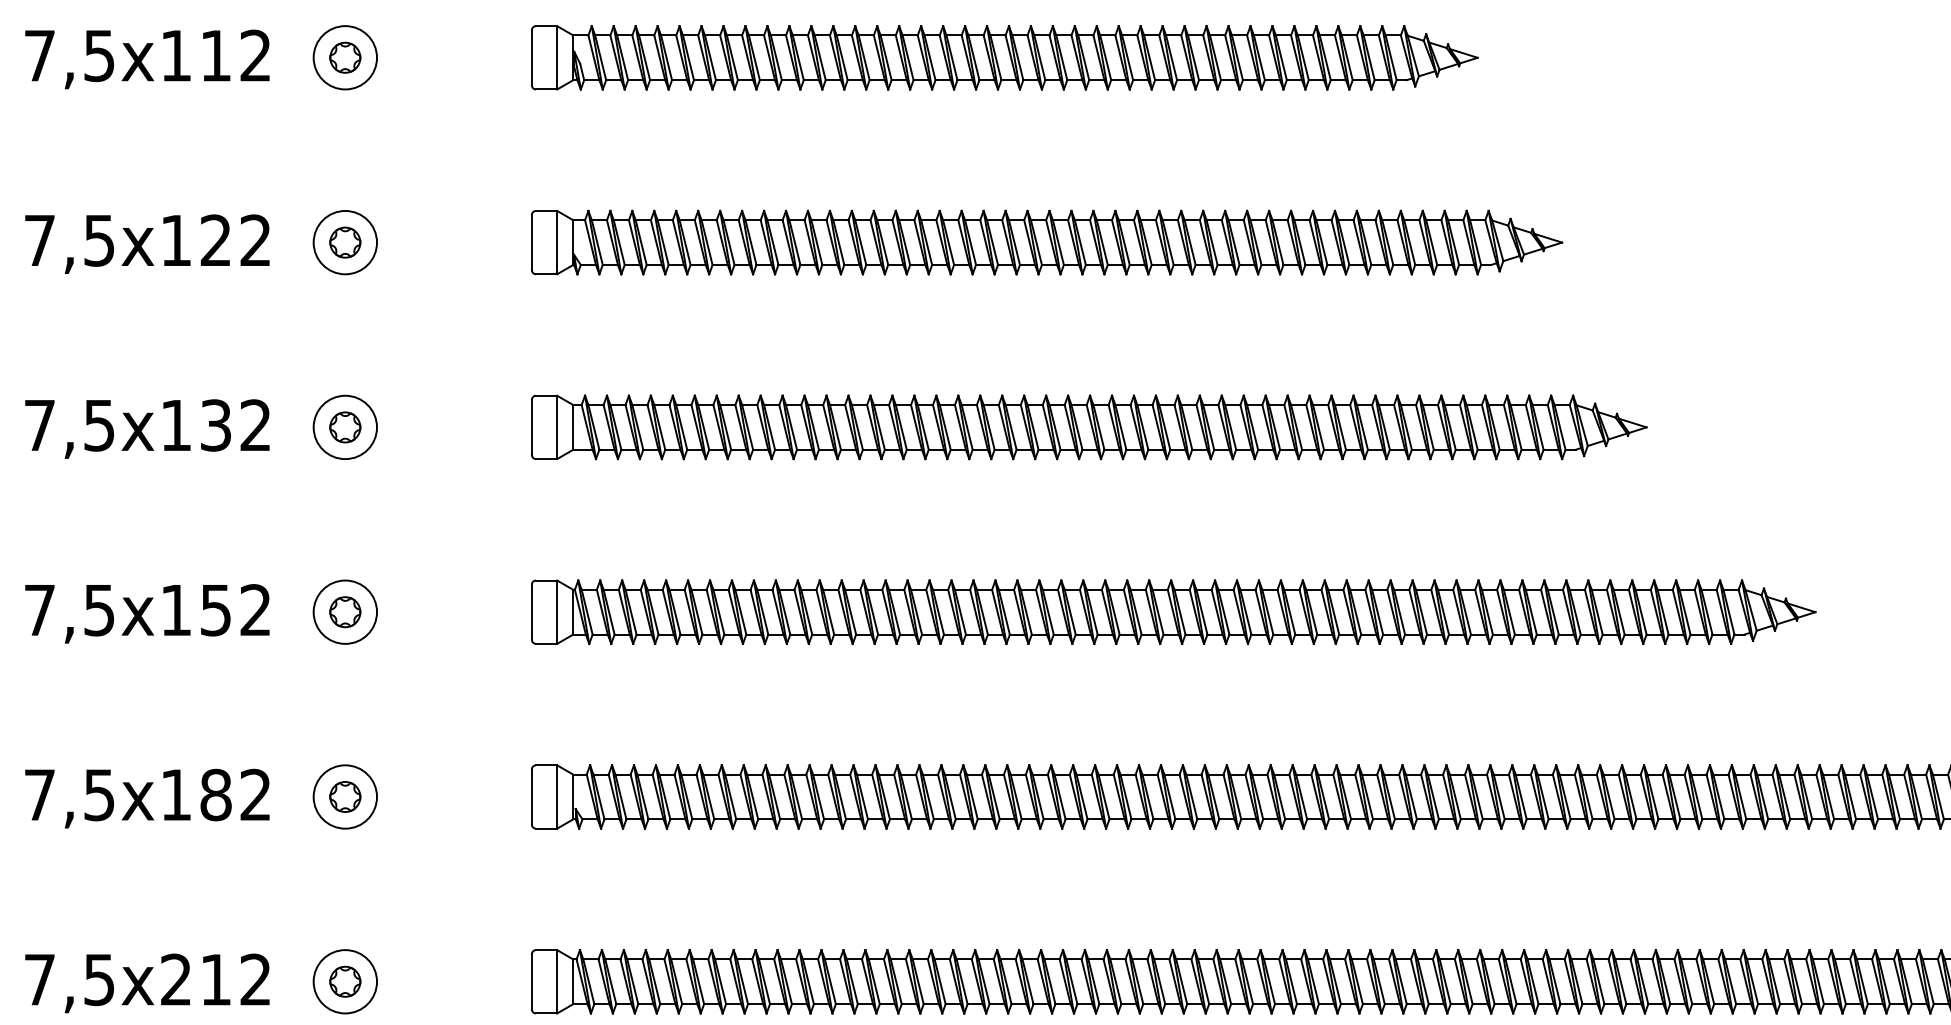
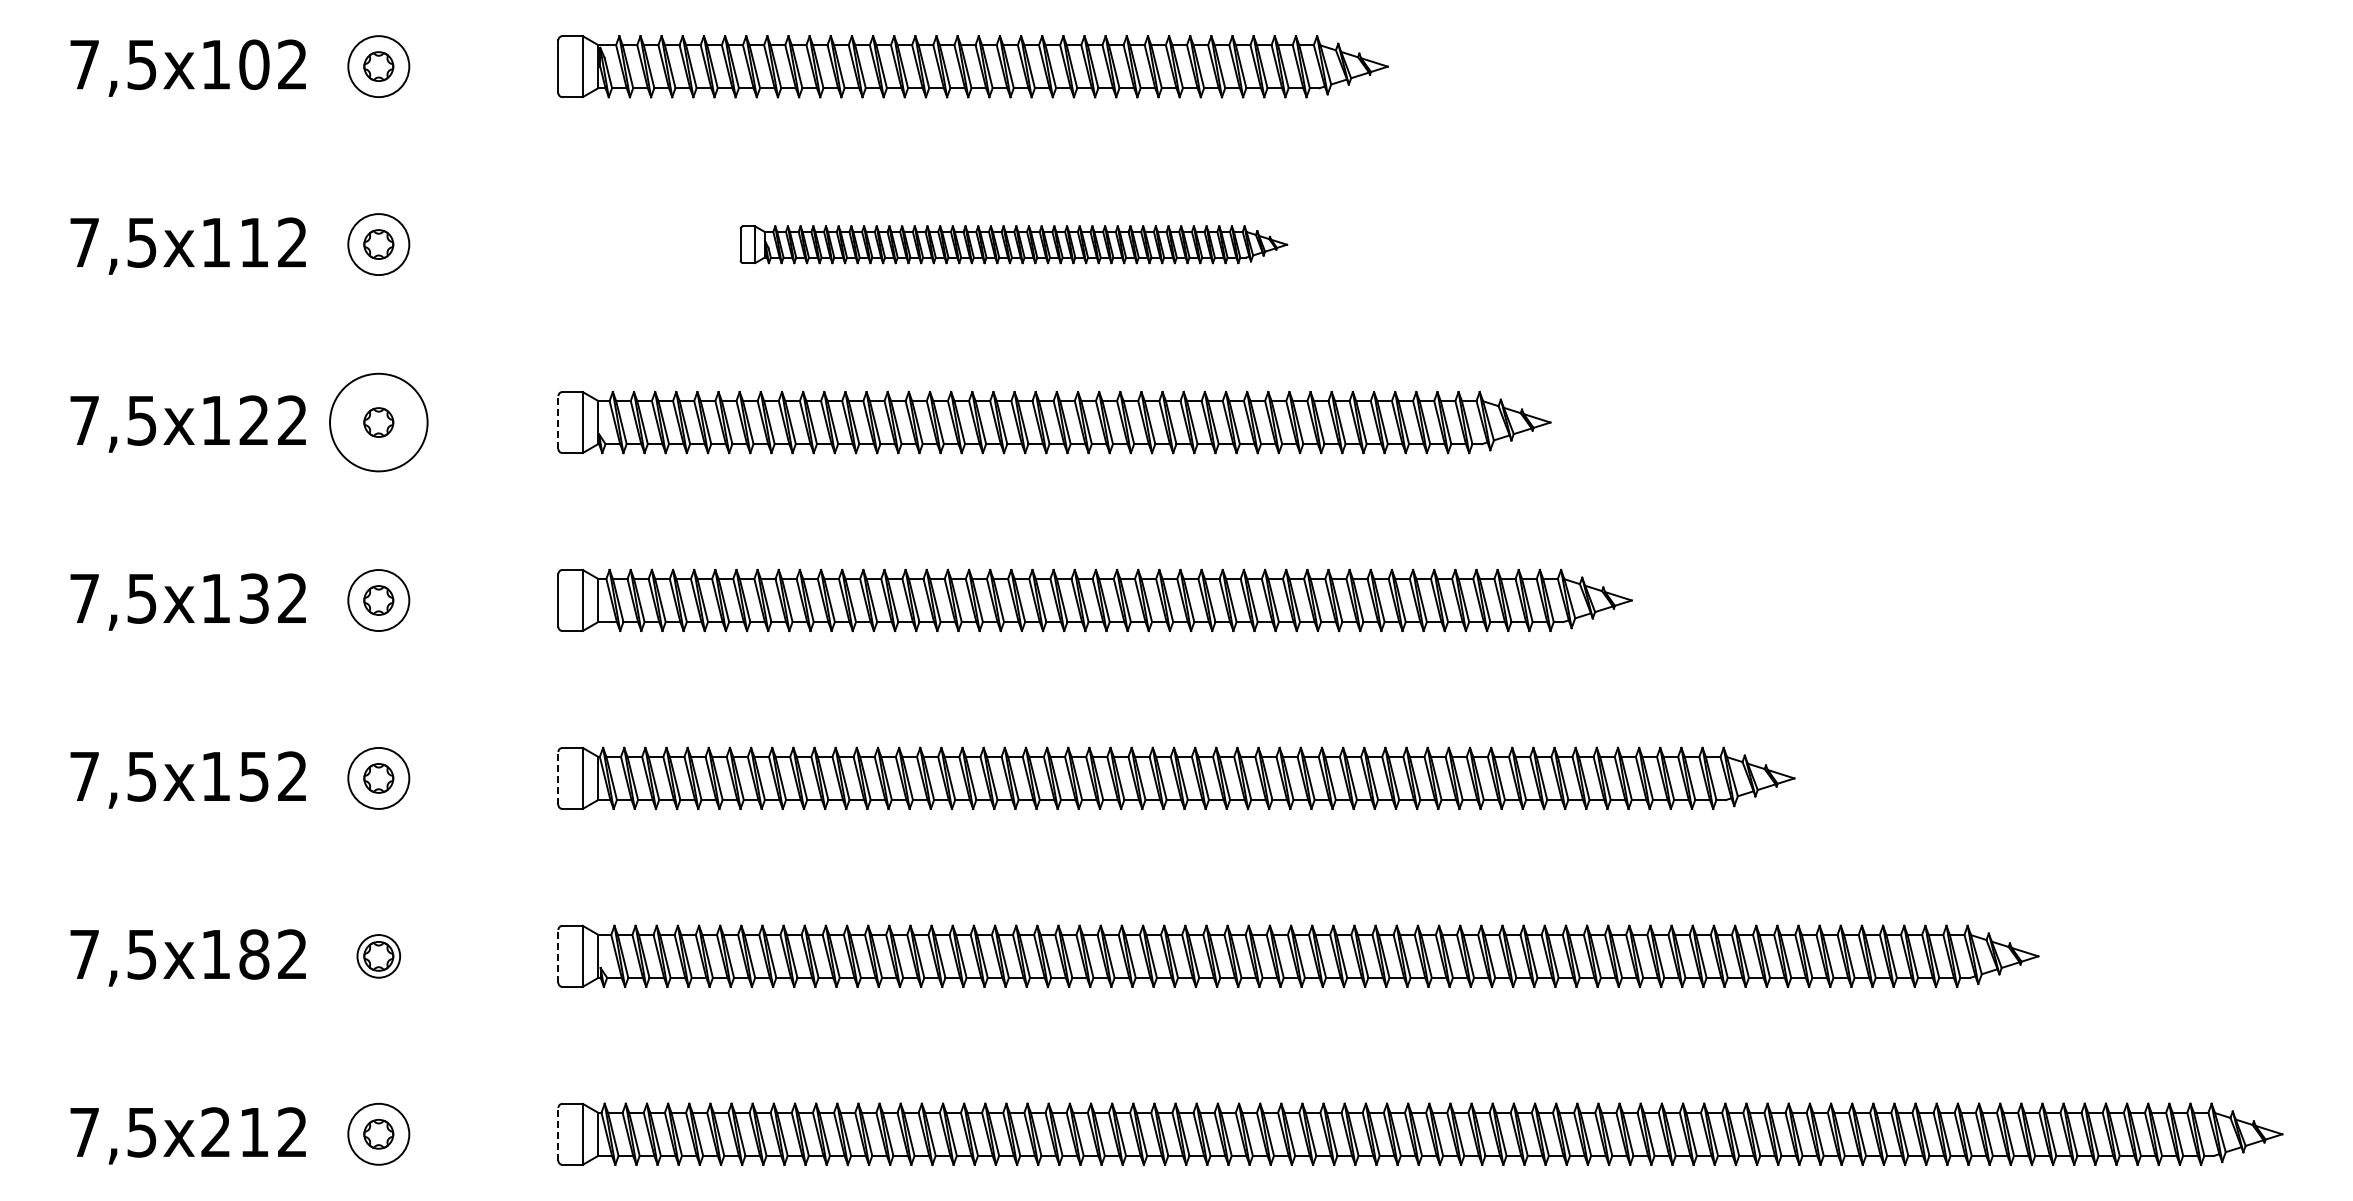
part: (1004, 57) -> (1013, 244), size x0.6
circle: (345, 242) -> (378, 422), size x1.6
line: (531, 242) -> (558, 422), solid -> dashed
line: (531, 611) -> (558, 777), solid -> dashed
circle: (345, 796) -> (378, 955), size x0.7
line: (531, 796) -> (558, 955), solid -> dashed
line: (531, 980) -> (558, 1133), solid -> dashed

